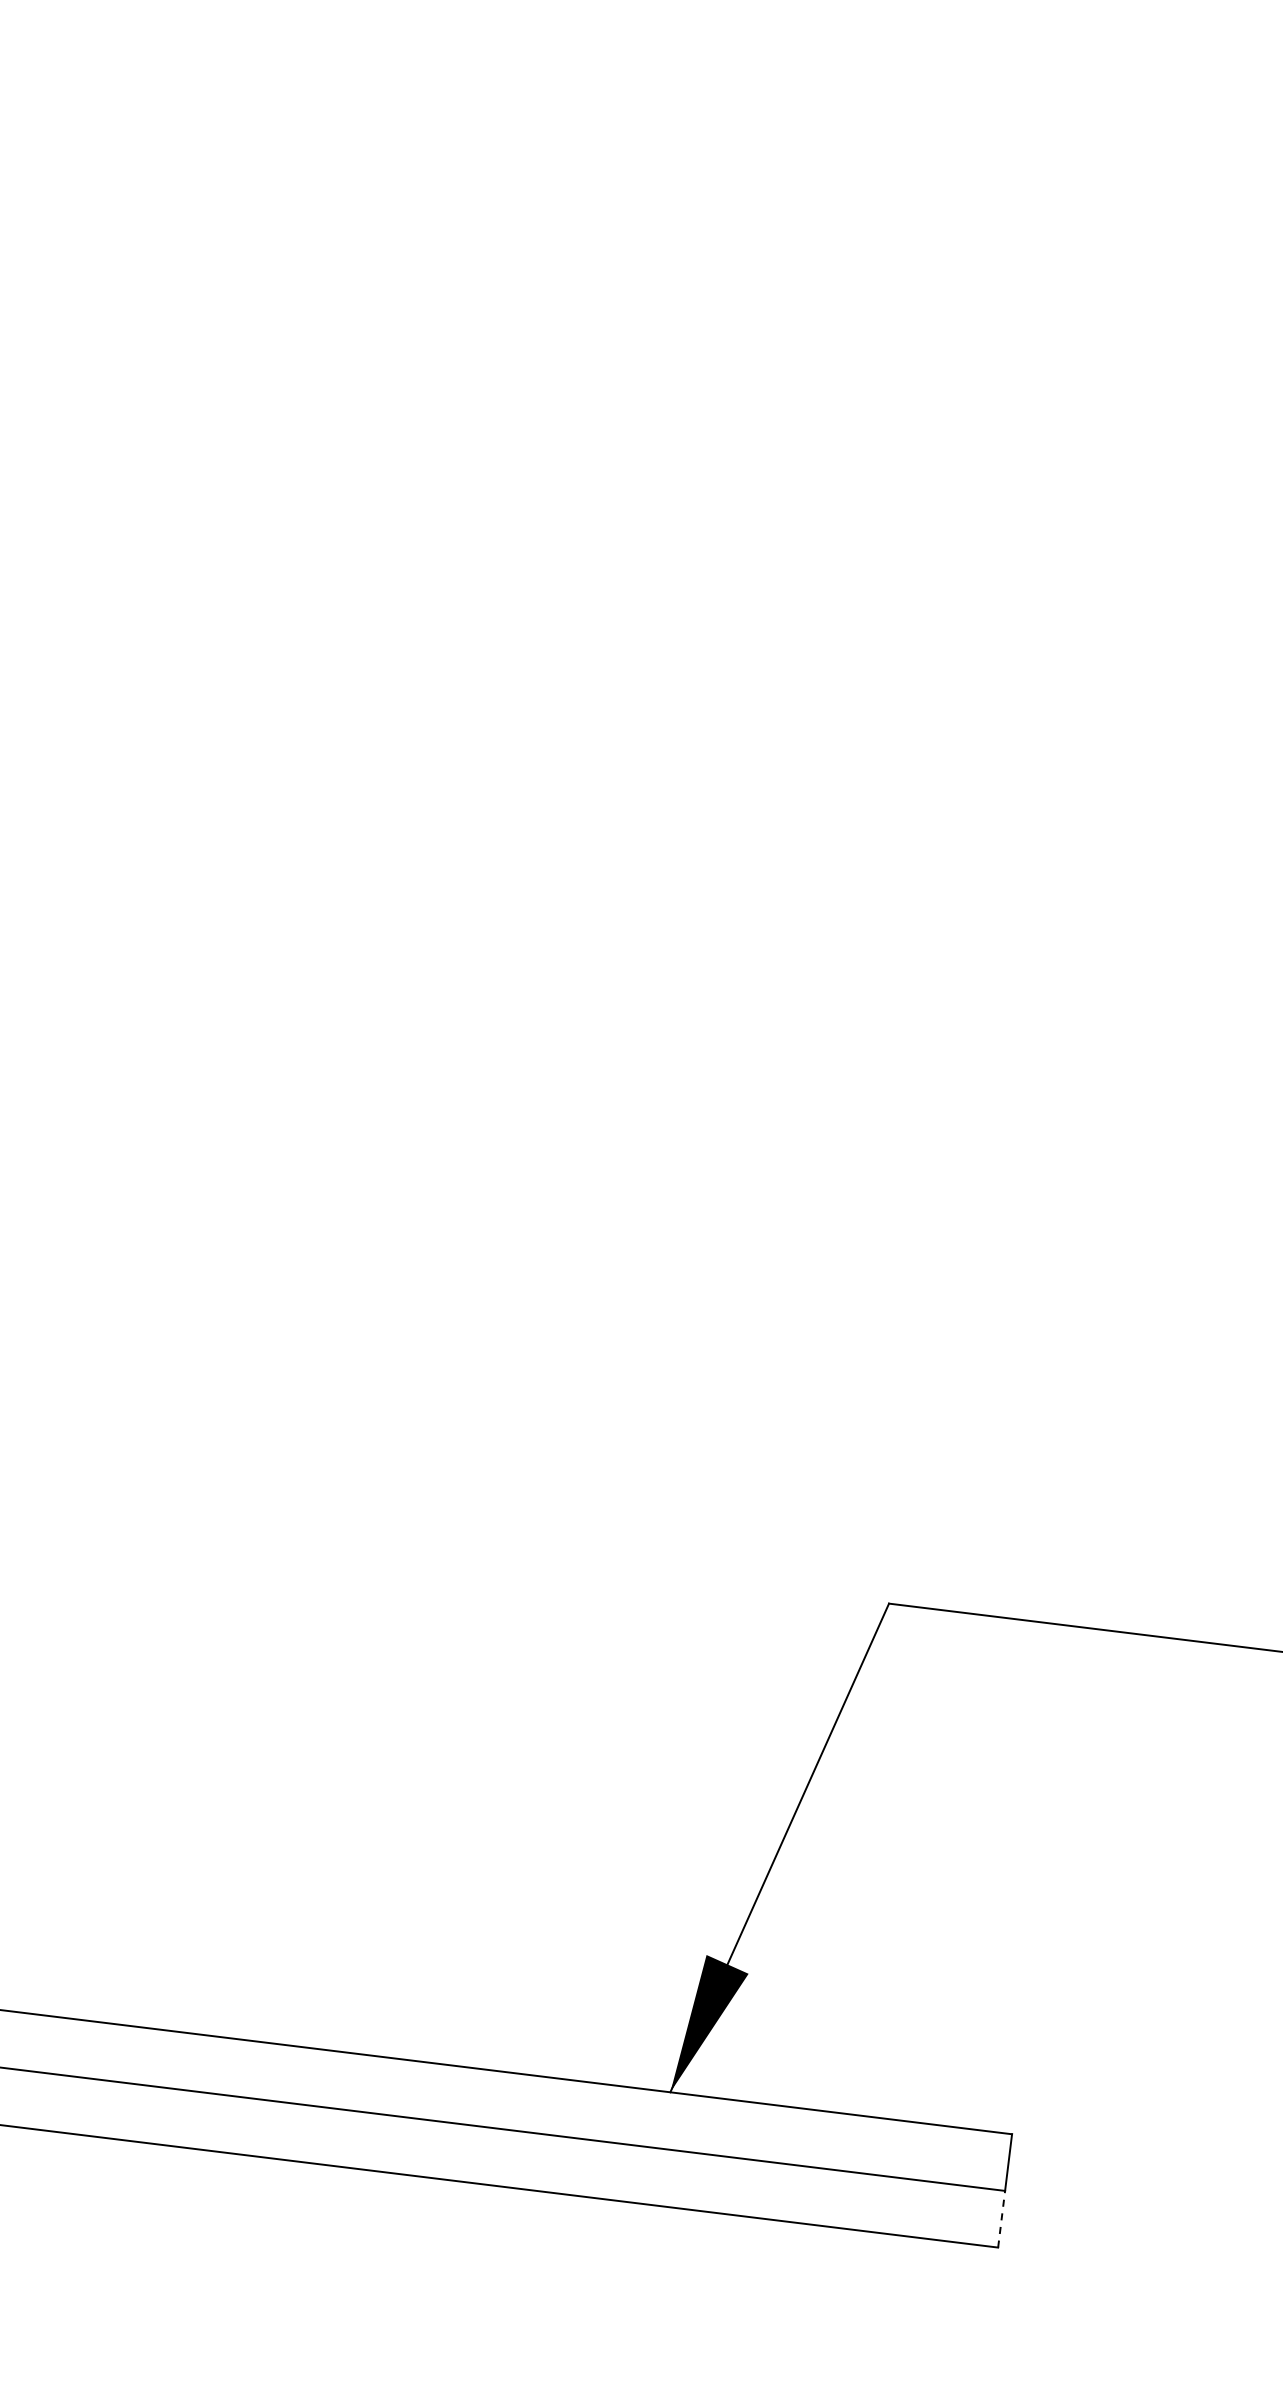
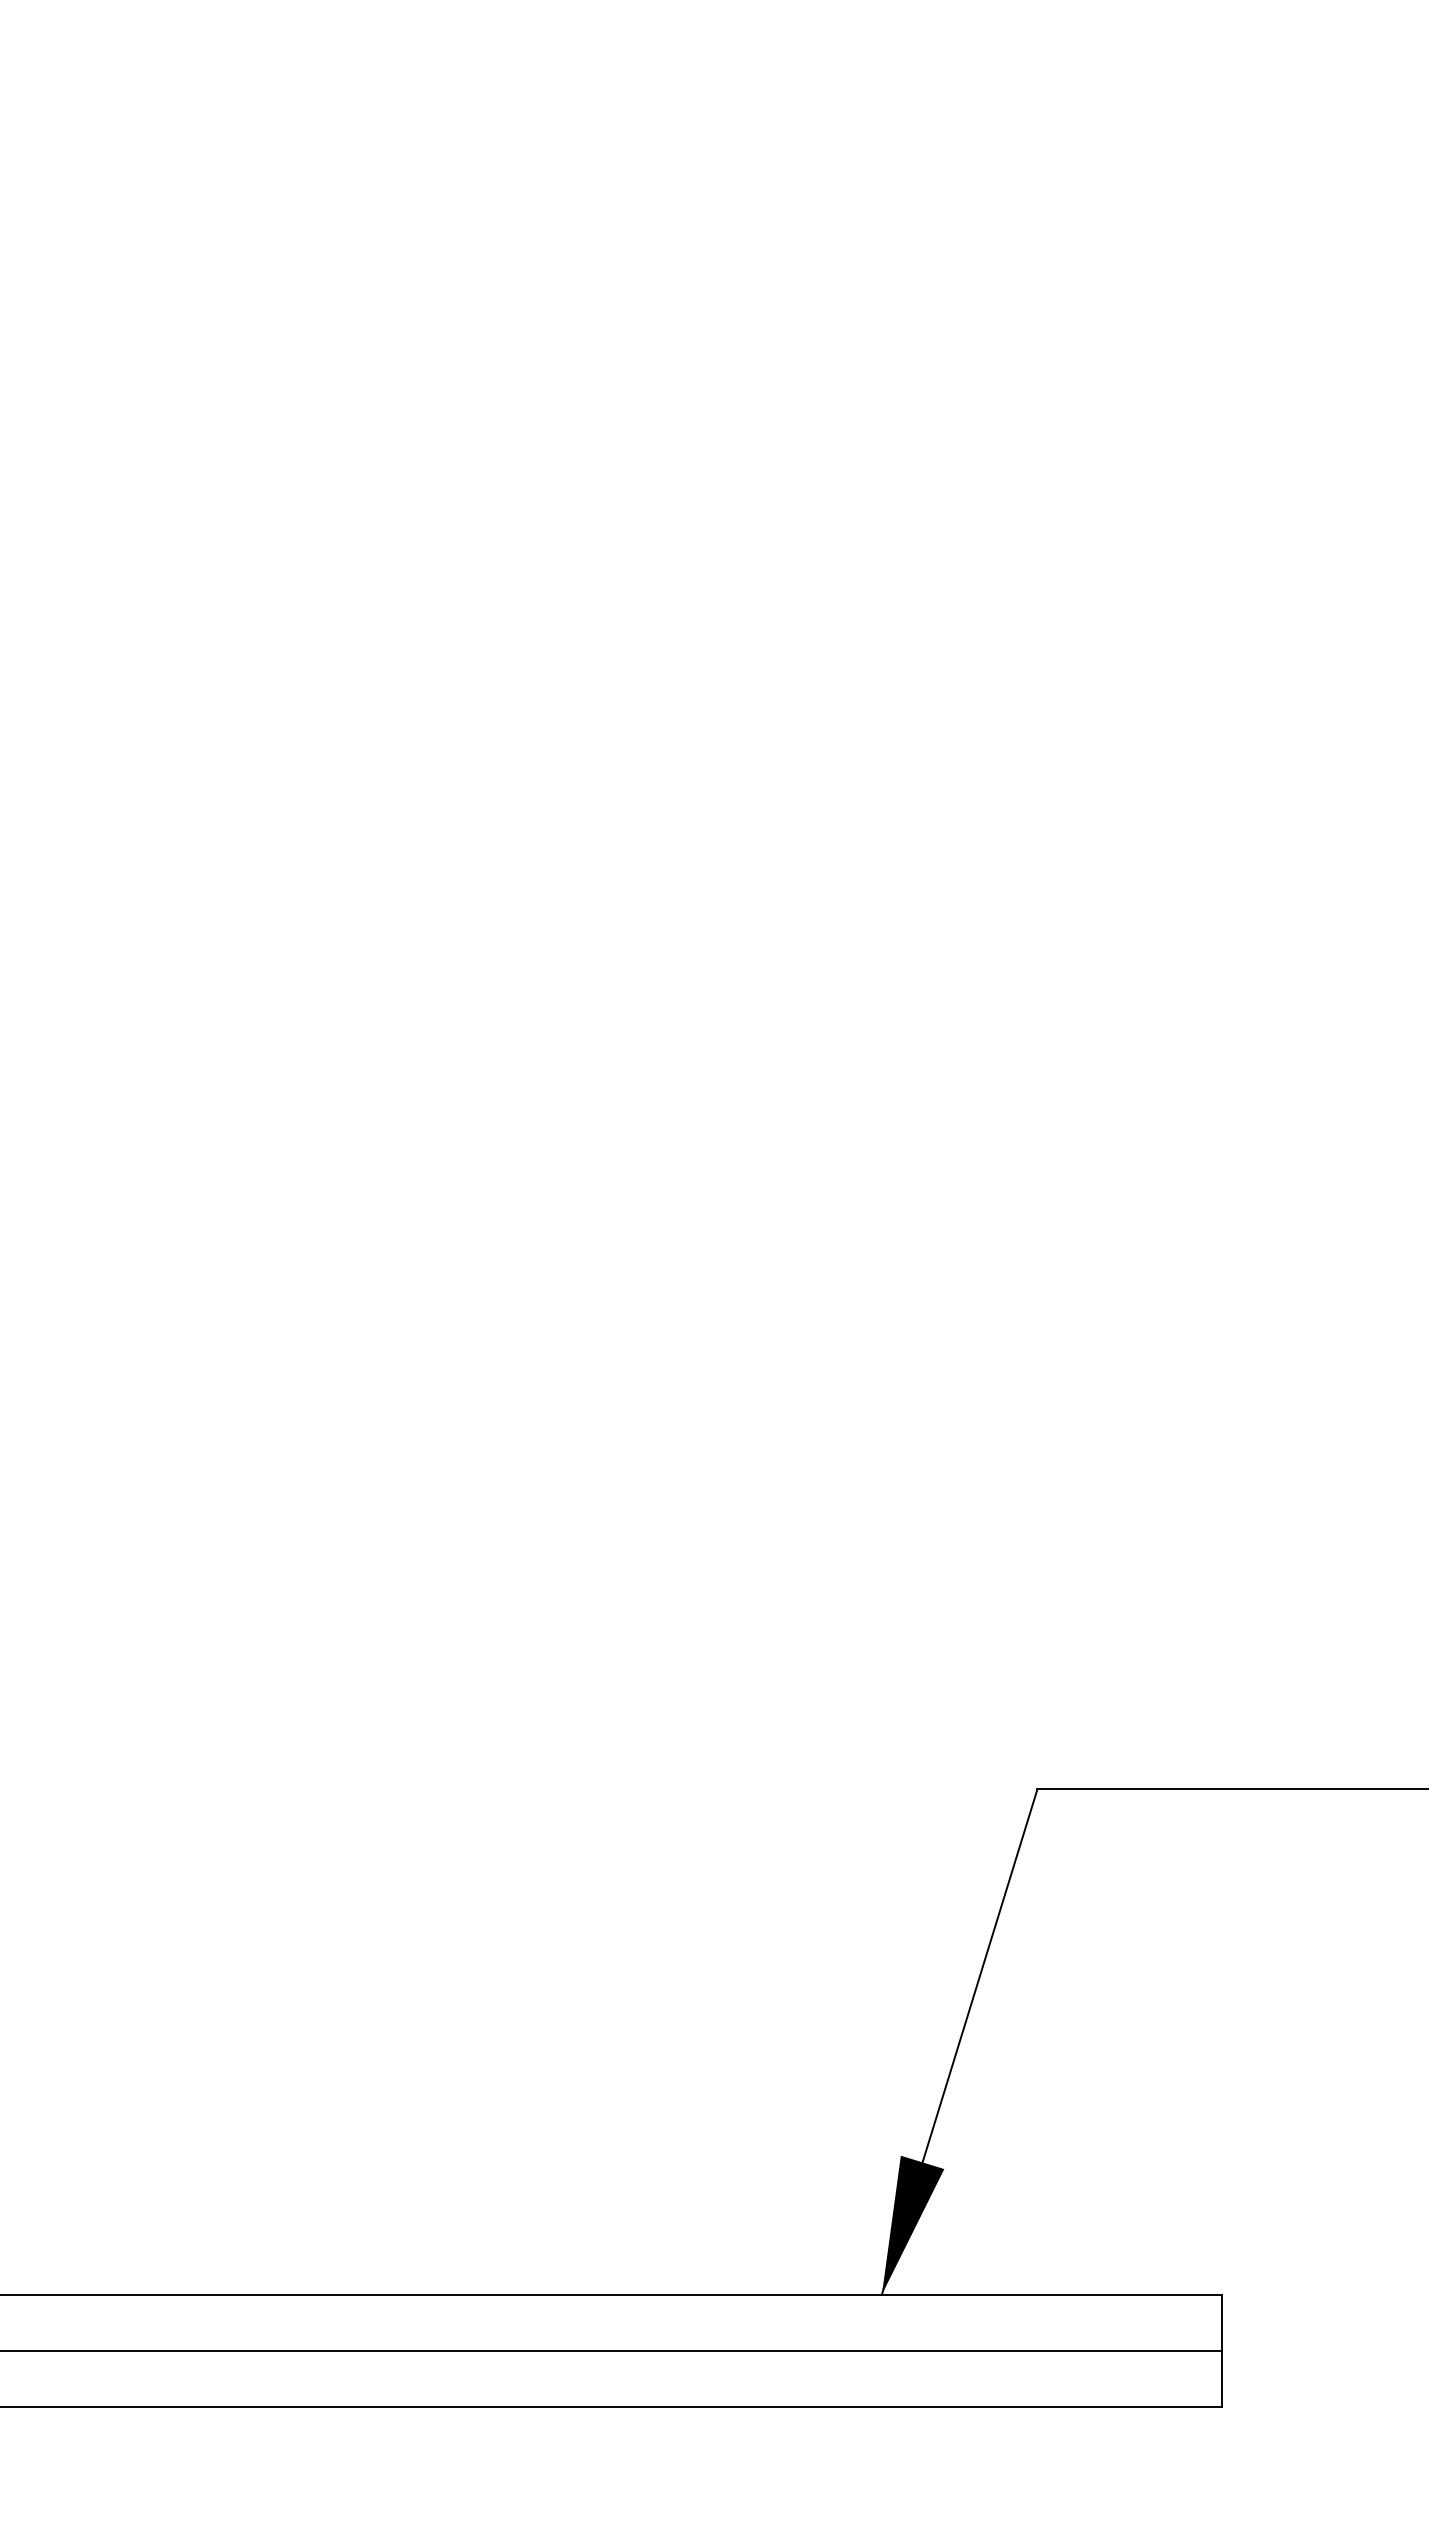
line: (1001, 2218) -> (1221, 2378), dashed -> solid

